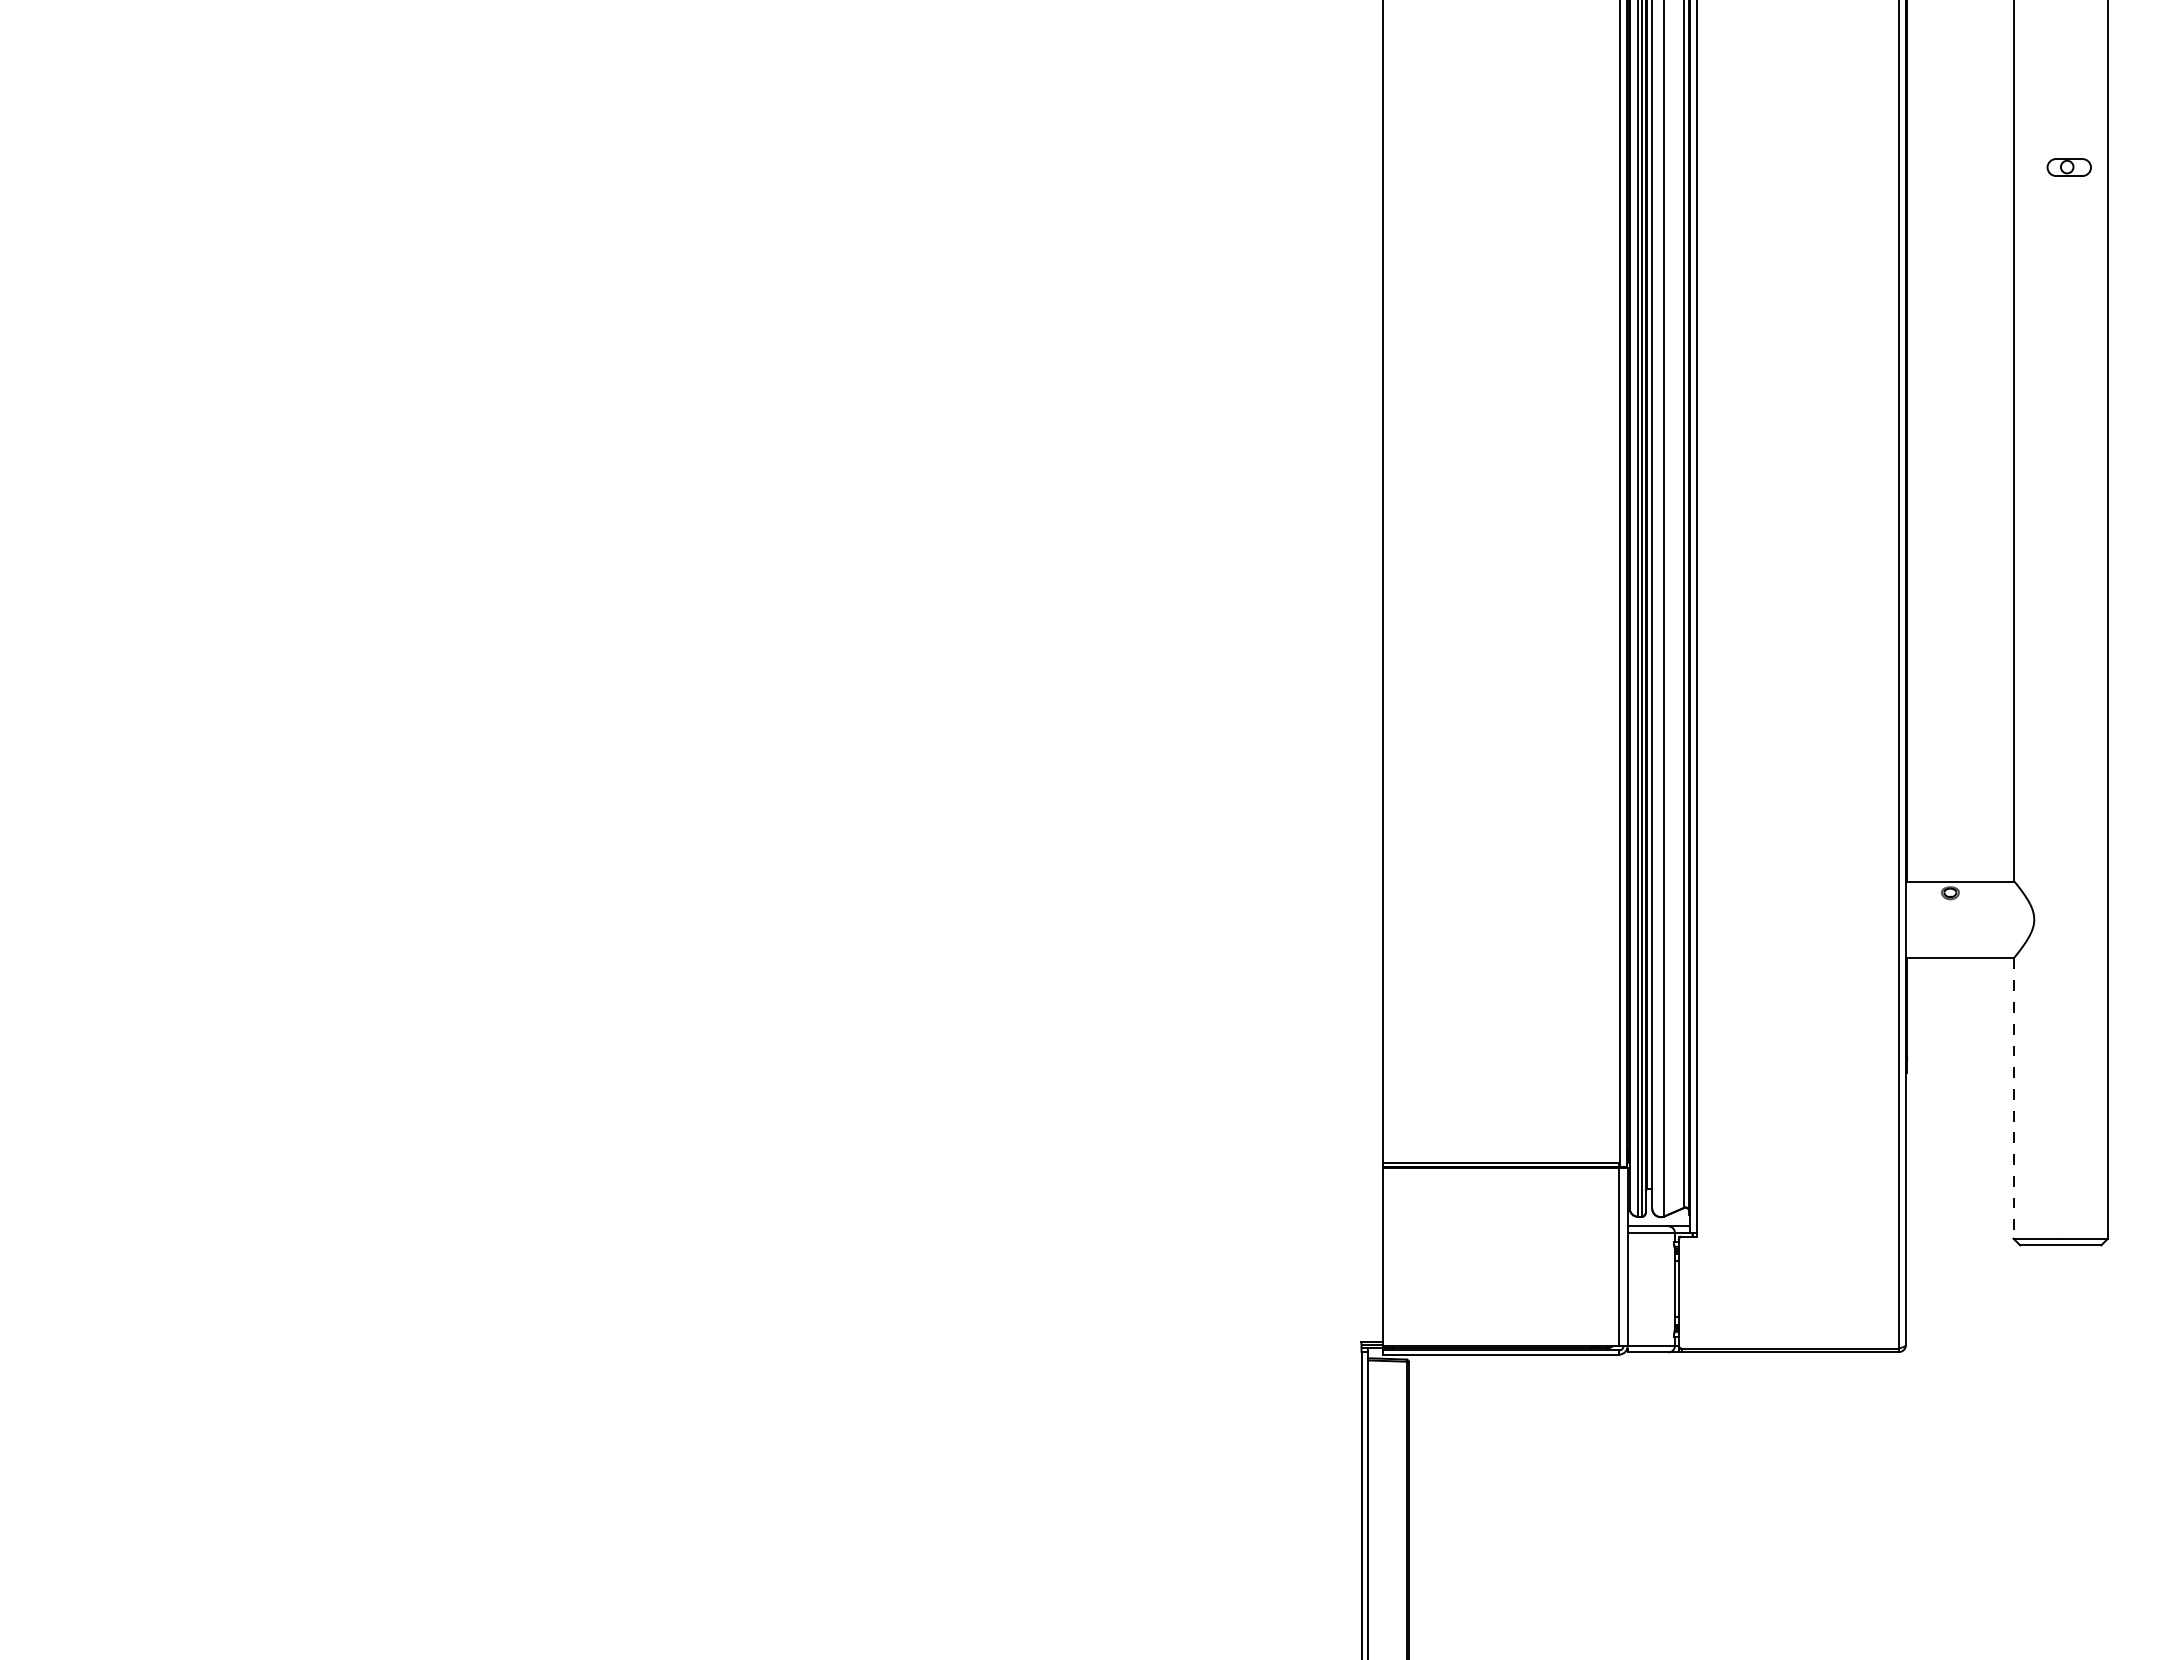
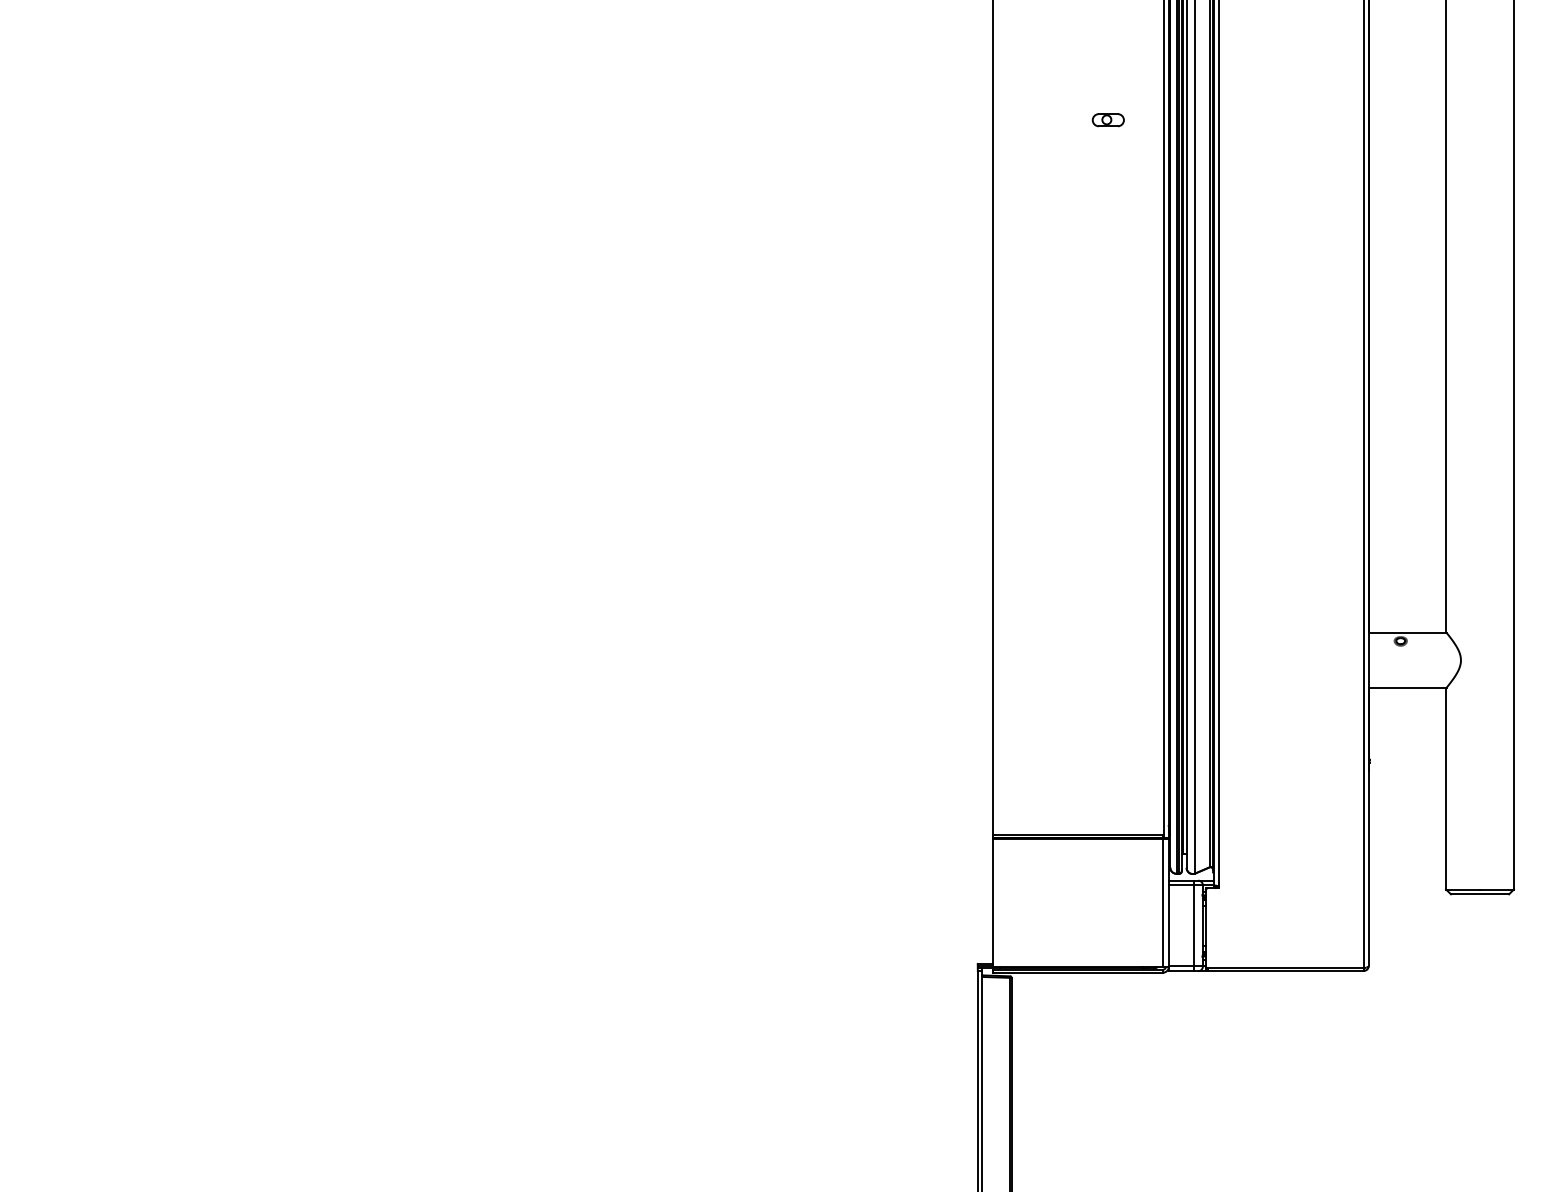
part: (2068, 167) -> (1107, 120), moved
line: (2013, 1099) -> (1446, 789), dashed -> solid
line: (1662, 1289) -> (1193, 926), added

